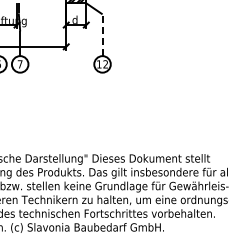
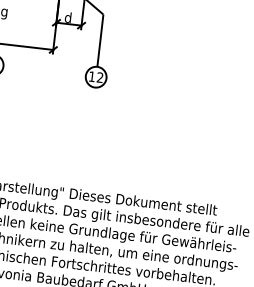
line: (102, 35) -> (100, 41), dashed -> solid

